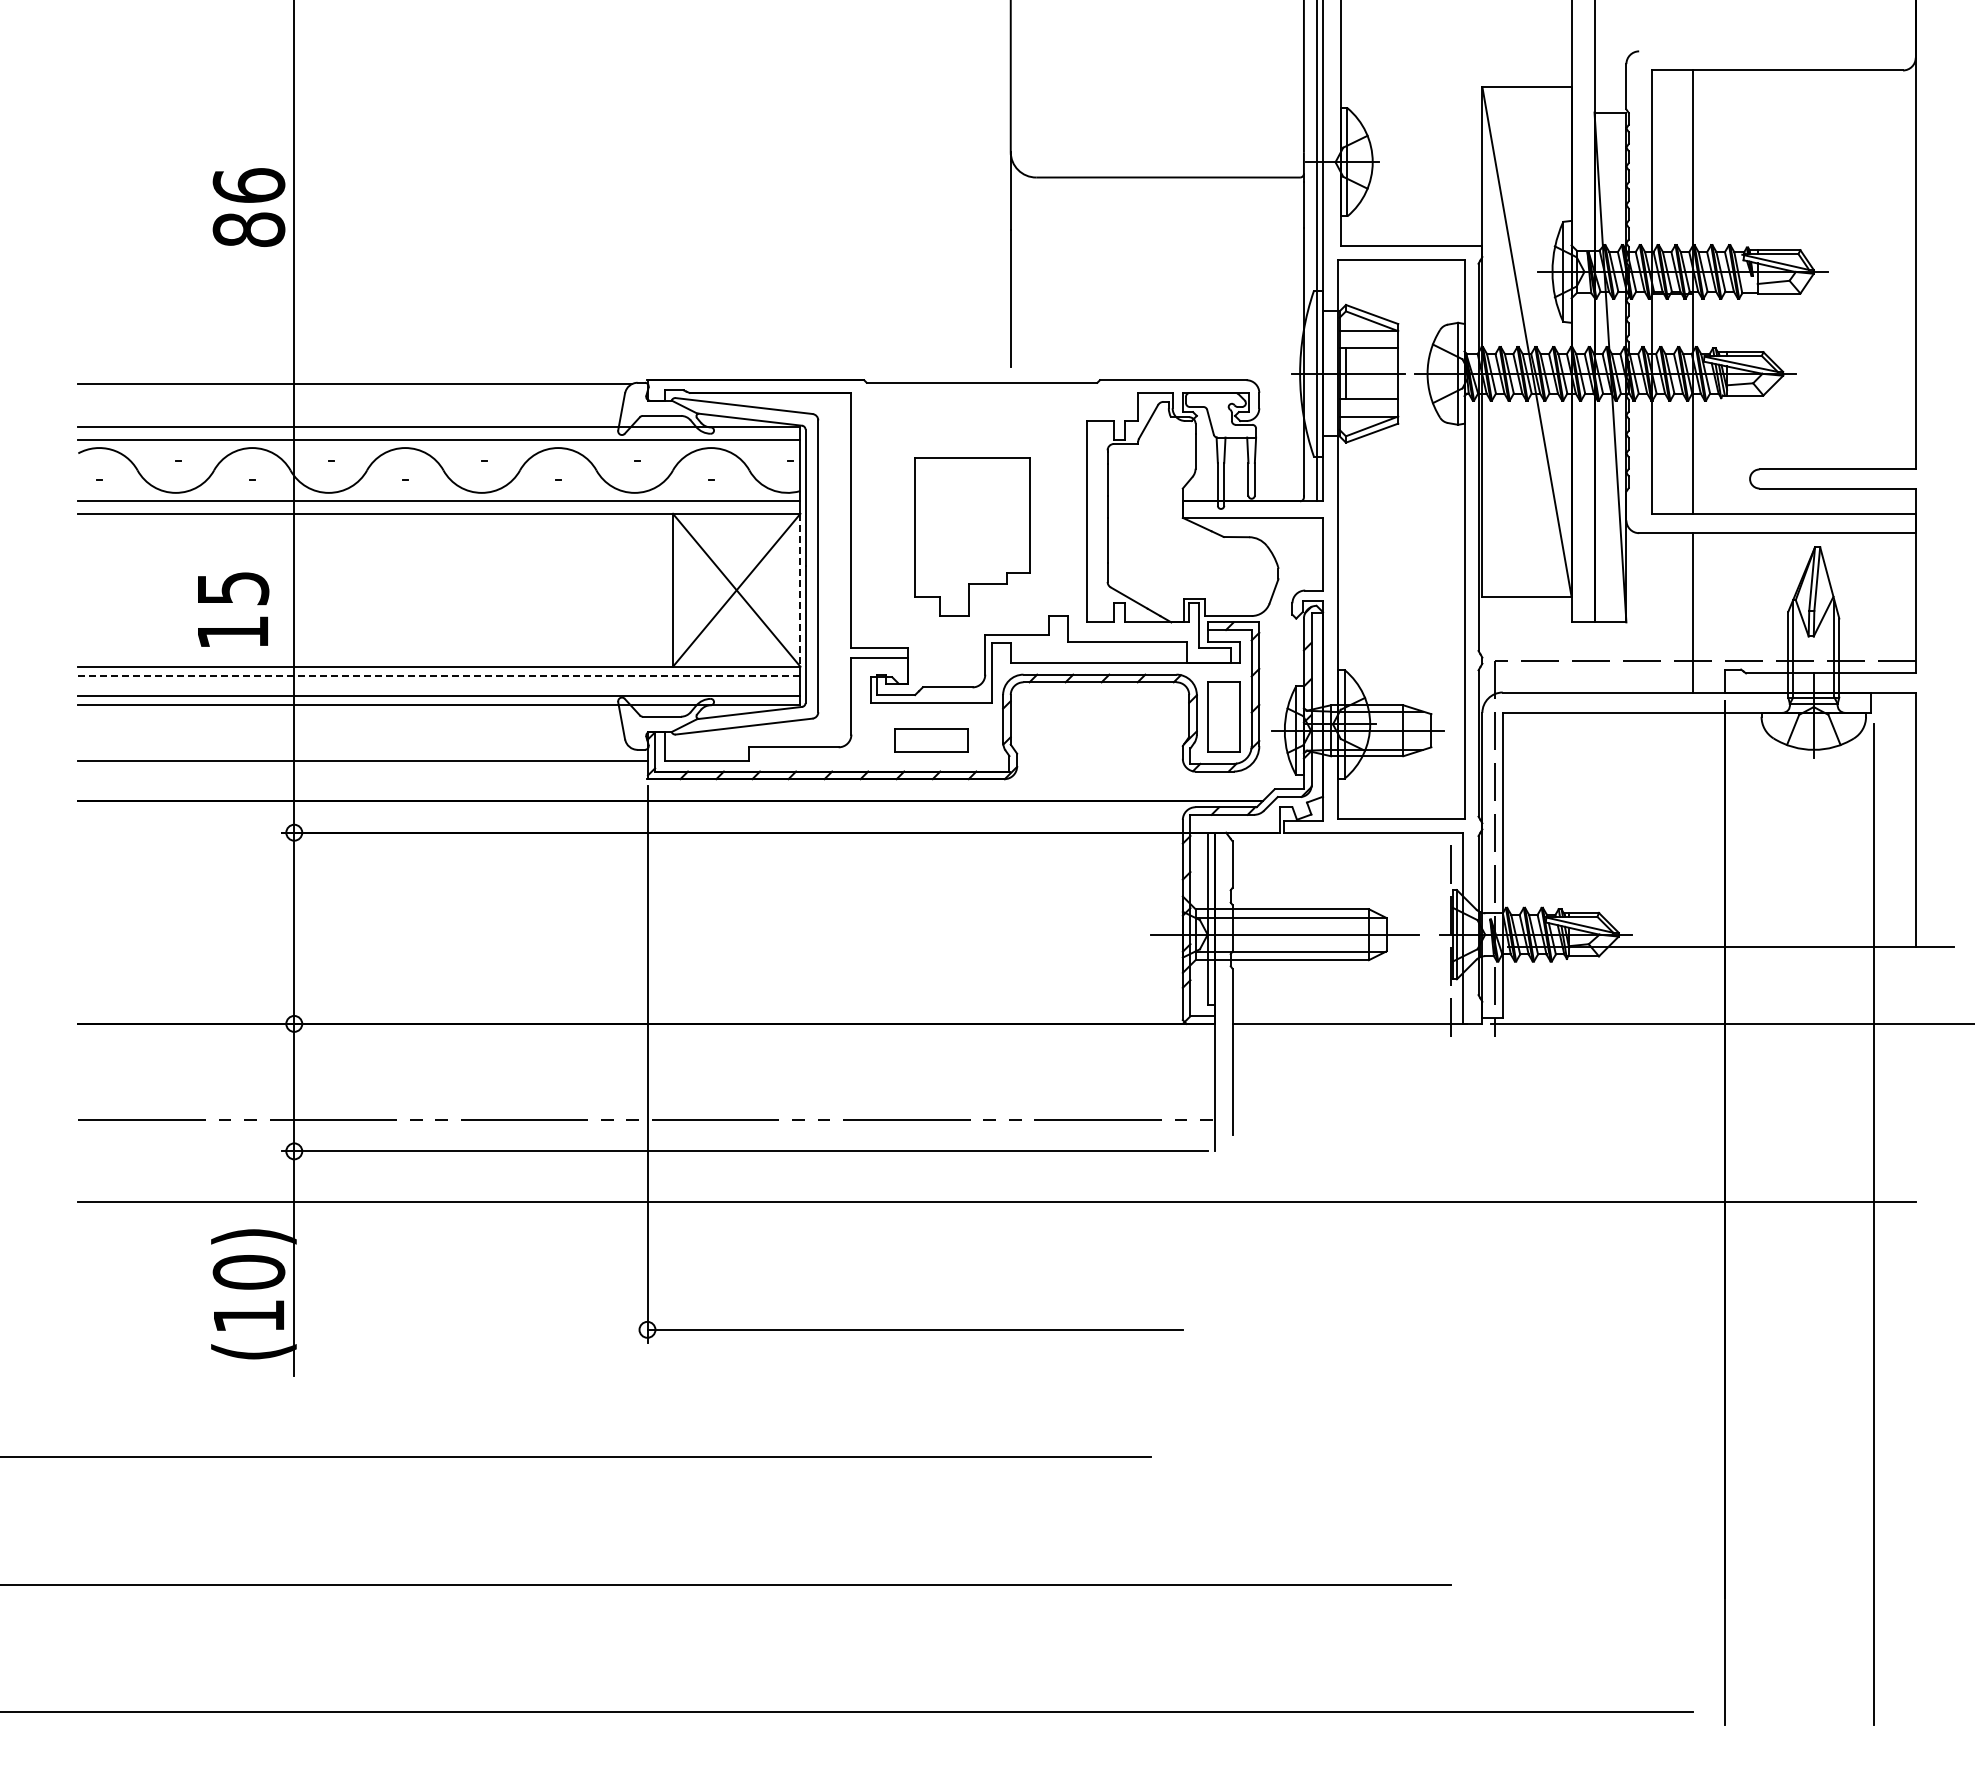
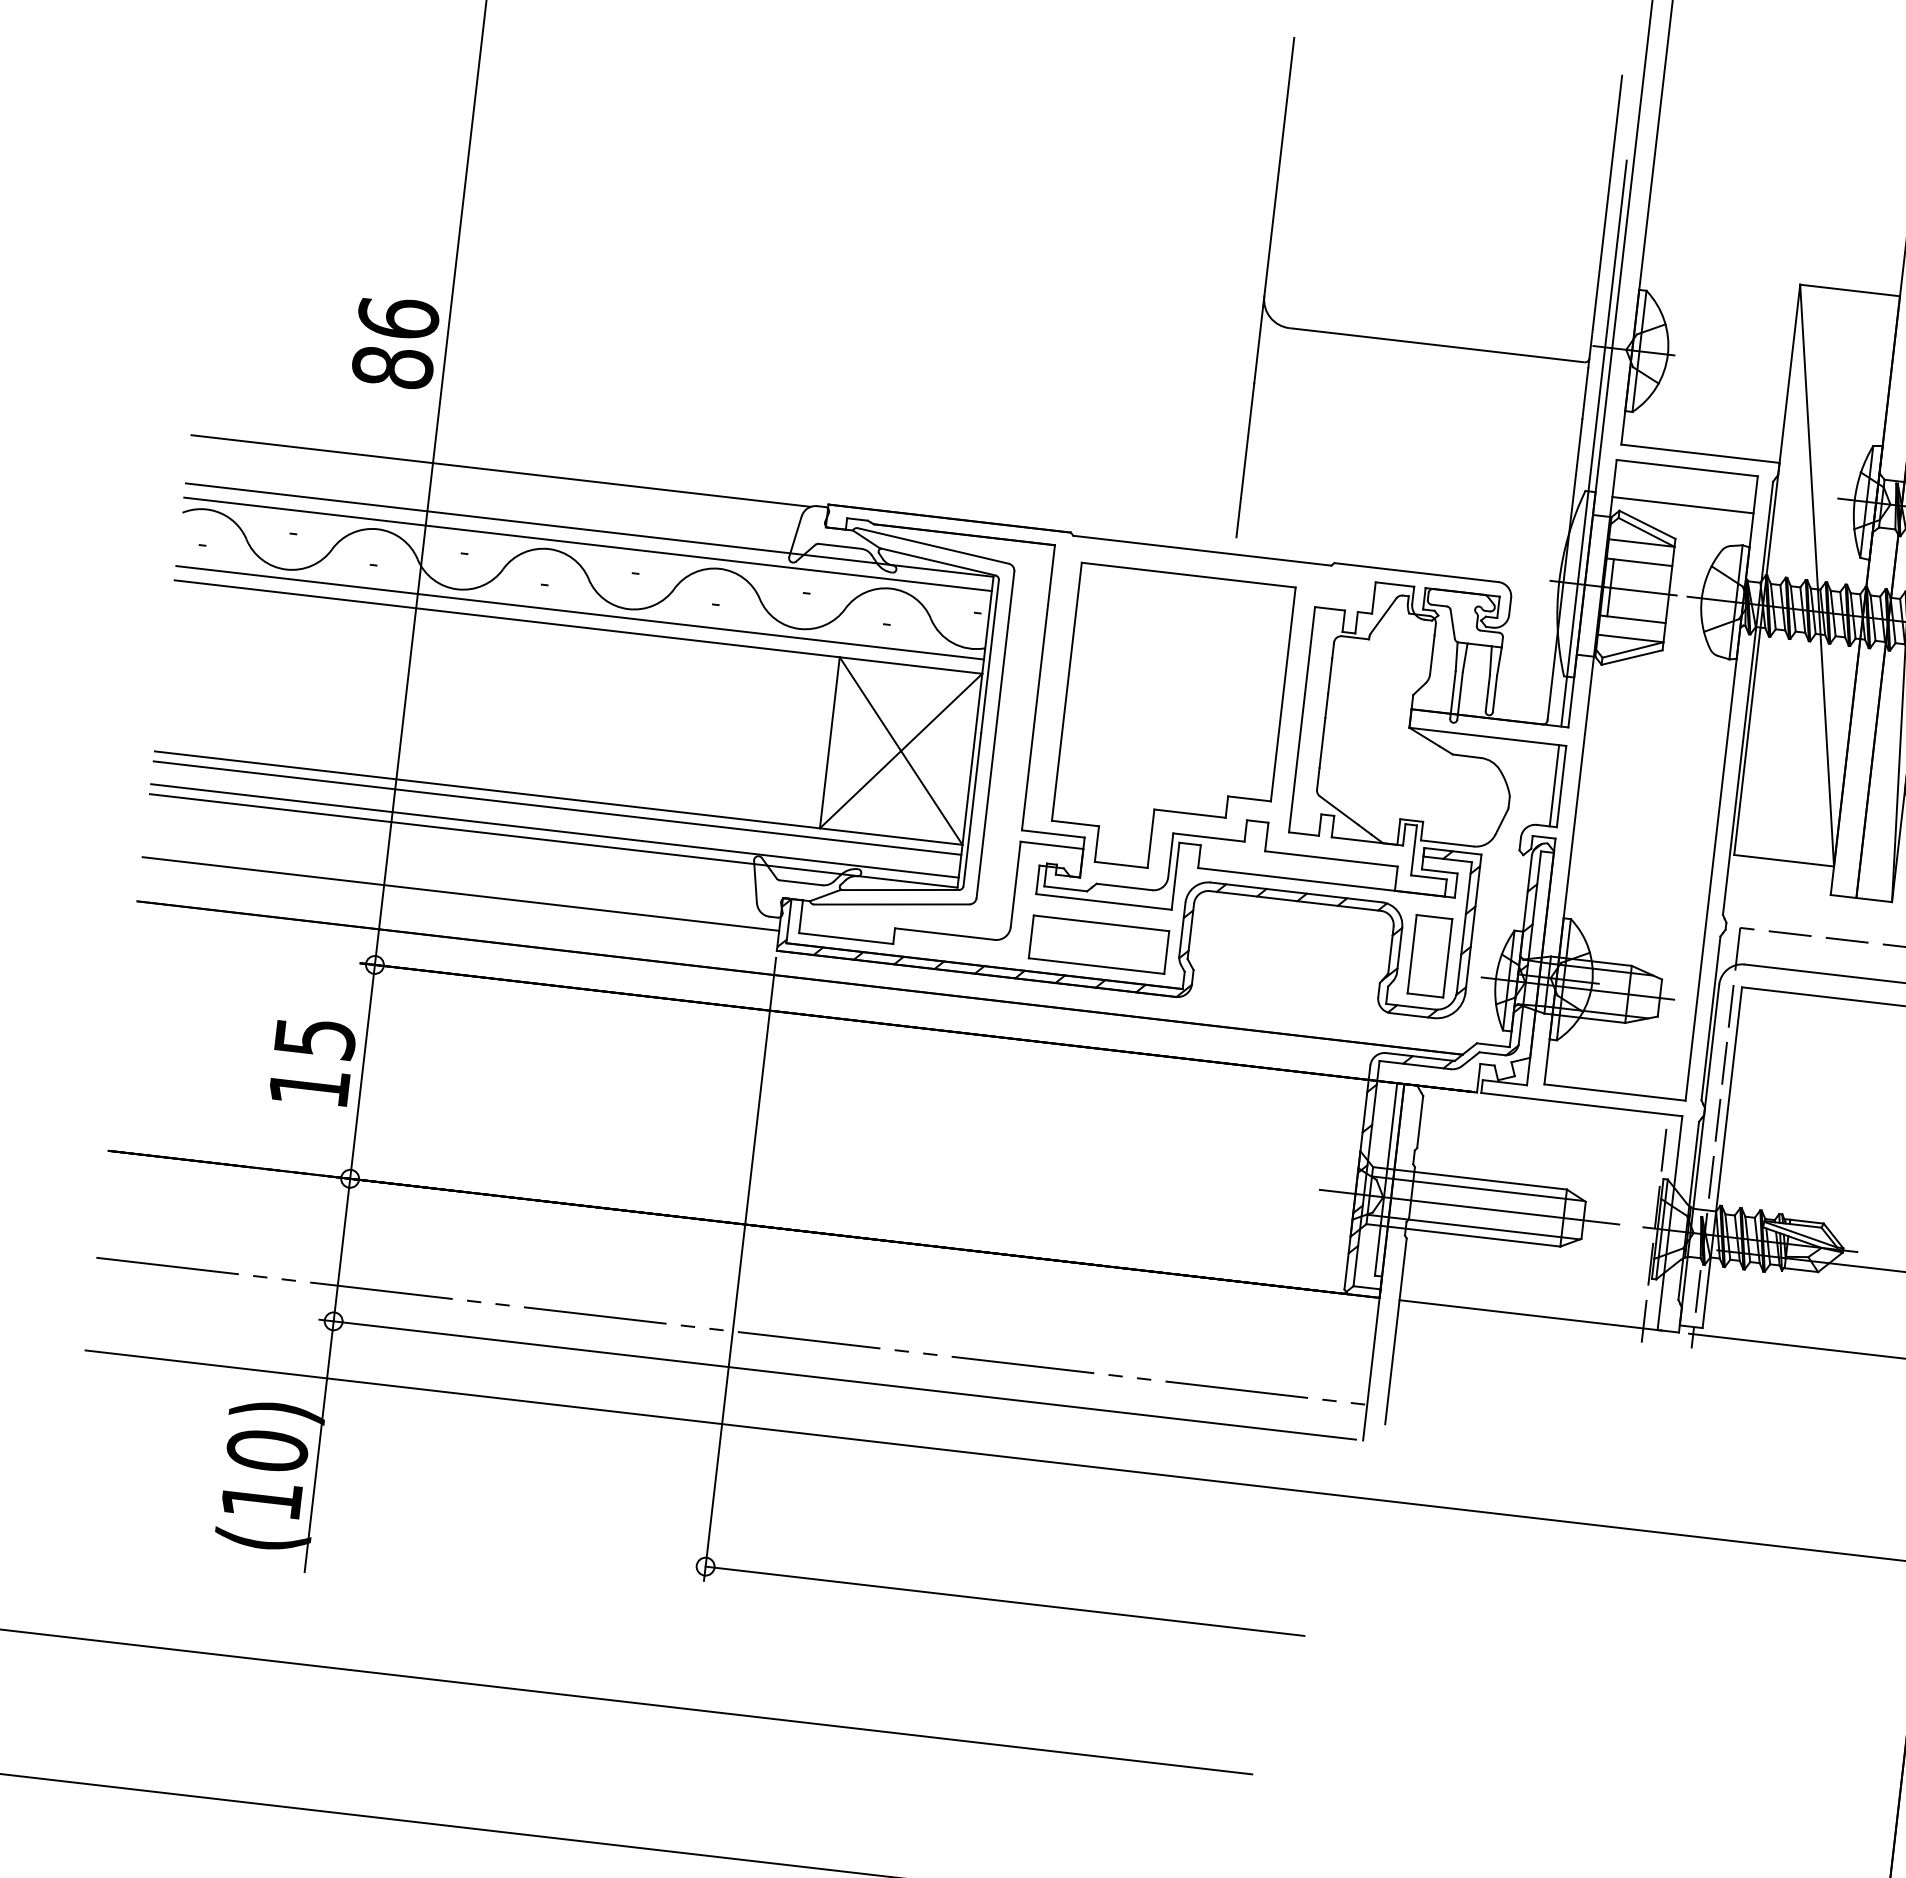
text: (248, 207) -> (395, 342), moved
line: (1401, 293) -> (1683, 505), added
part: (972, 536) -> (1171, 721), size x1.67
line: (1316, 553) -> (1554, 784), added
line: (800, 590) -> (972, 759), dashed -> solid
text: (233, 609) -> (312, 1061), moved
line: (438, 675) -> (556, 807), dashed -> solid
part: (931, 740) -> (1099, 944), size x1.67

